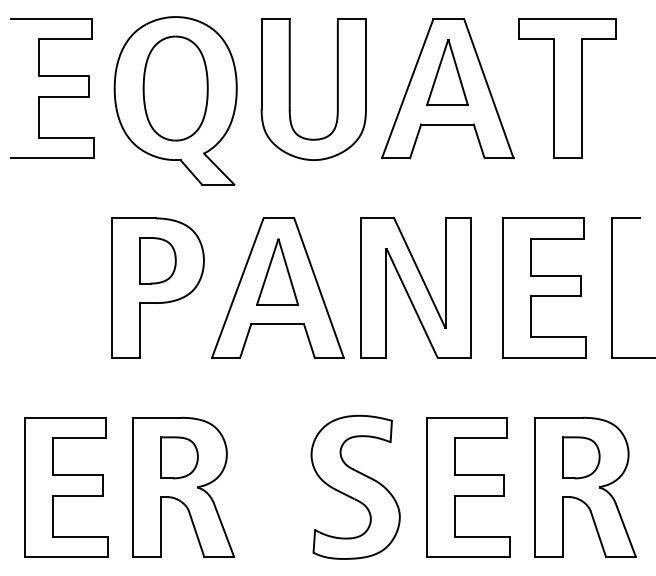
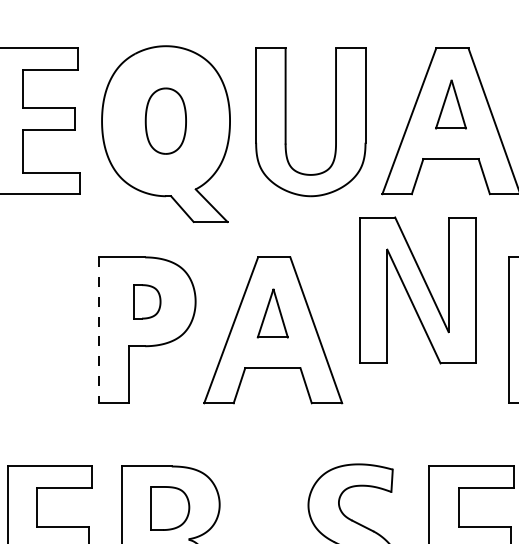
part: (447, 72) -> (451, 104), size x0.7
part: (175, 88) -> (165, 121), size x0.6
part: (157, 260) -> (146, 301), size x0.7
part: (277, 271) -> (272, 313), size x0.7
line: (111, 287) -> (98, 329), solid -> dashed
part: (415, 287) -> (417, 289), moved

